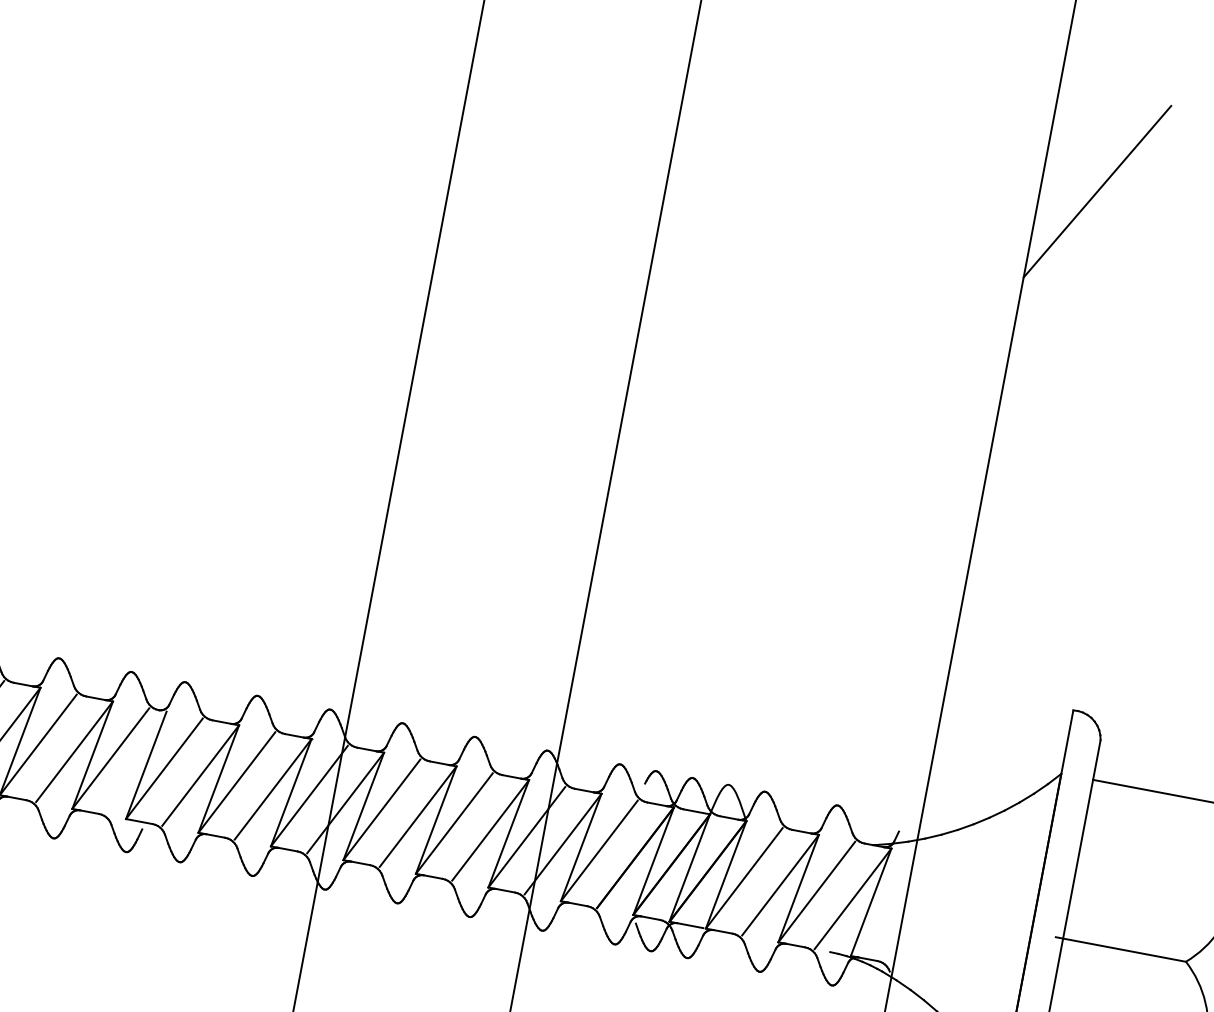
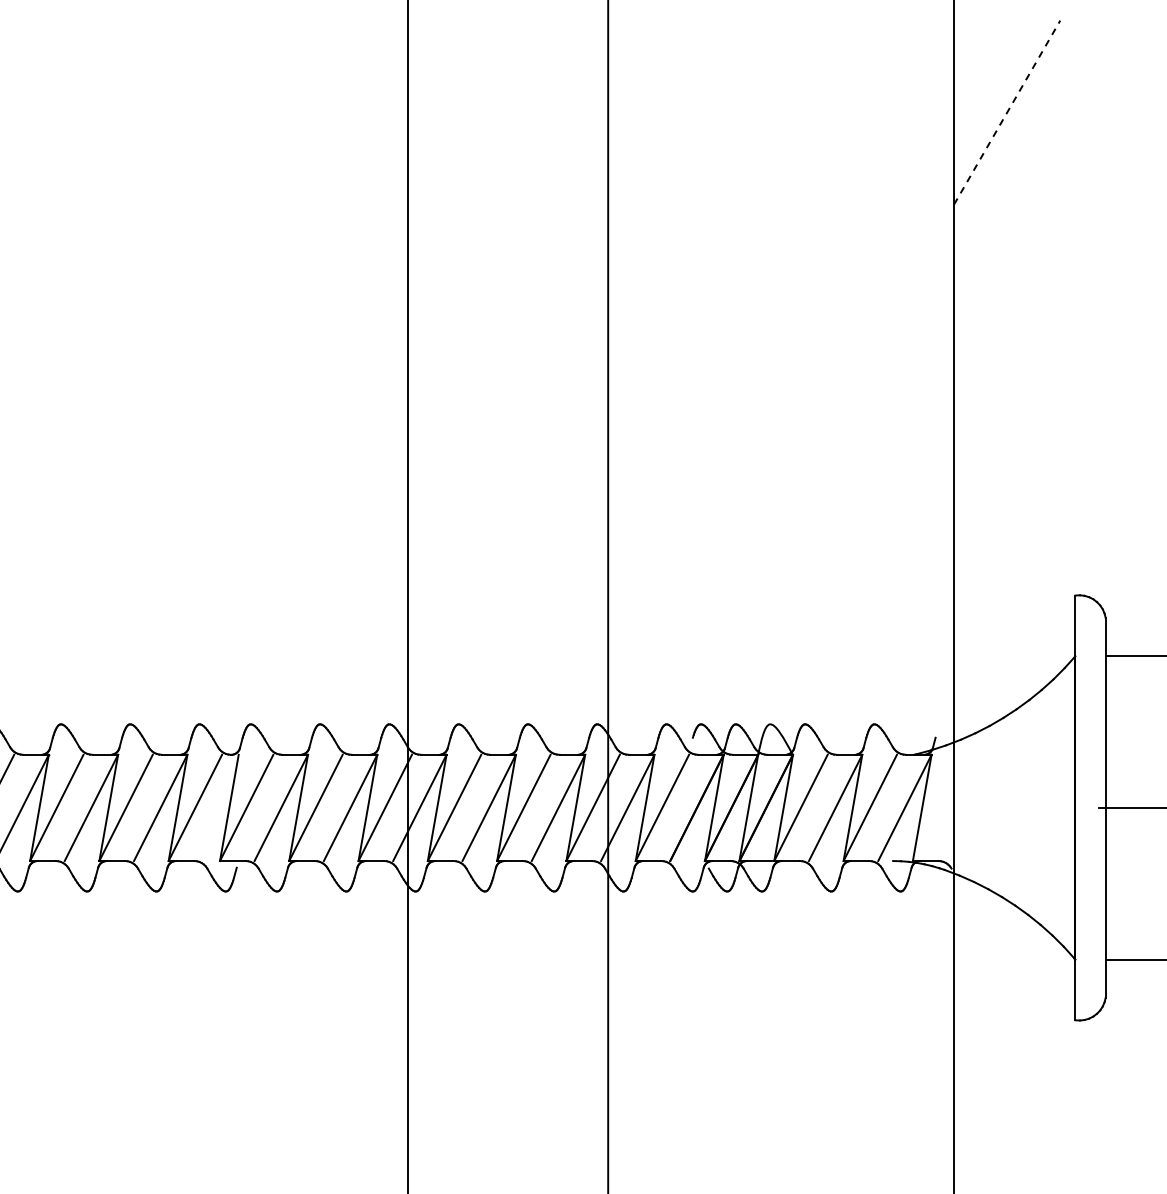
line: (1097, 191) -> (1007, 112), solid -> dashed

